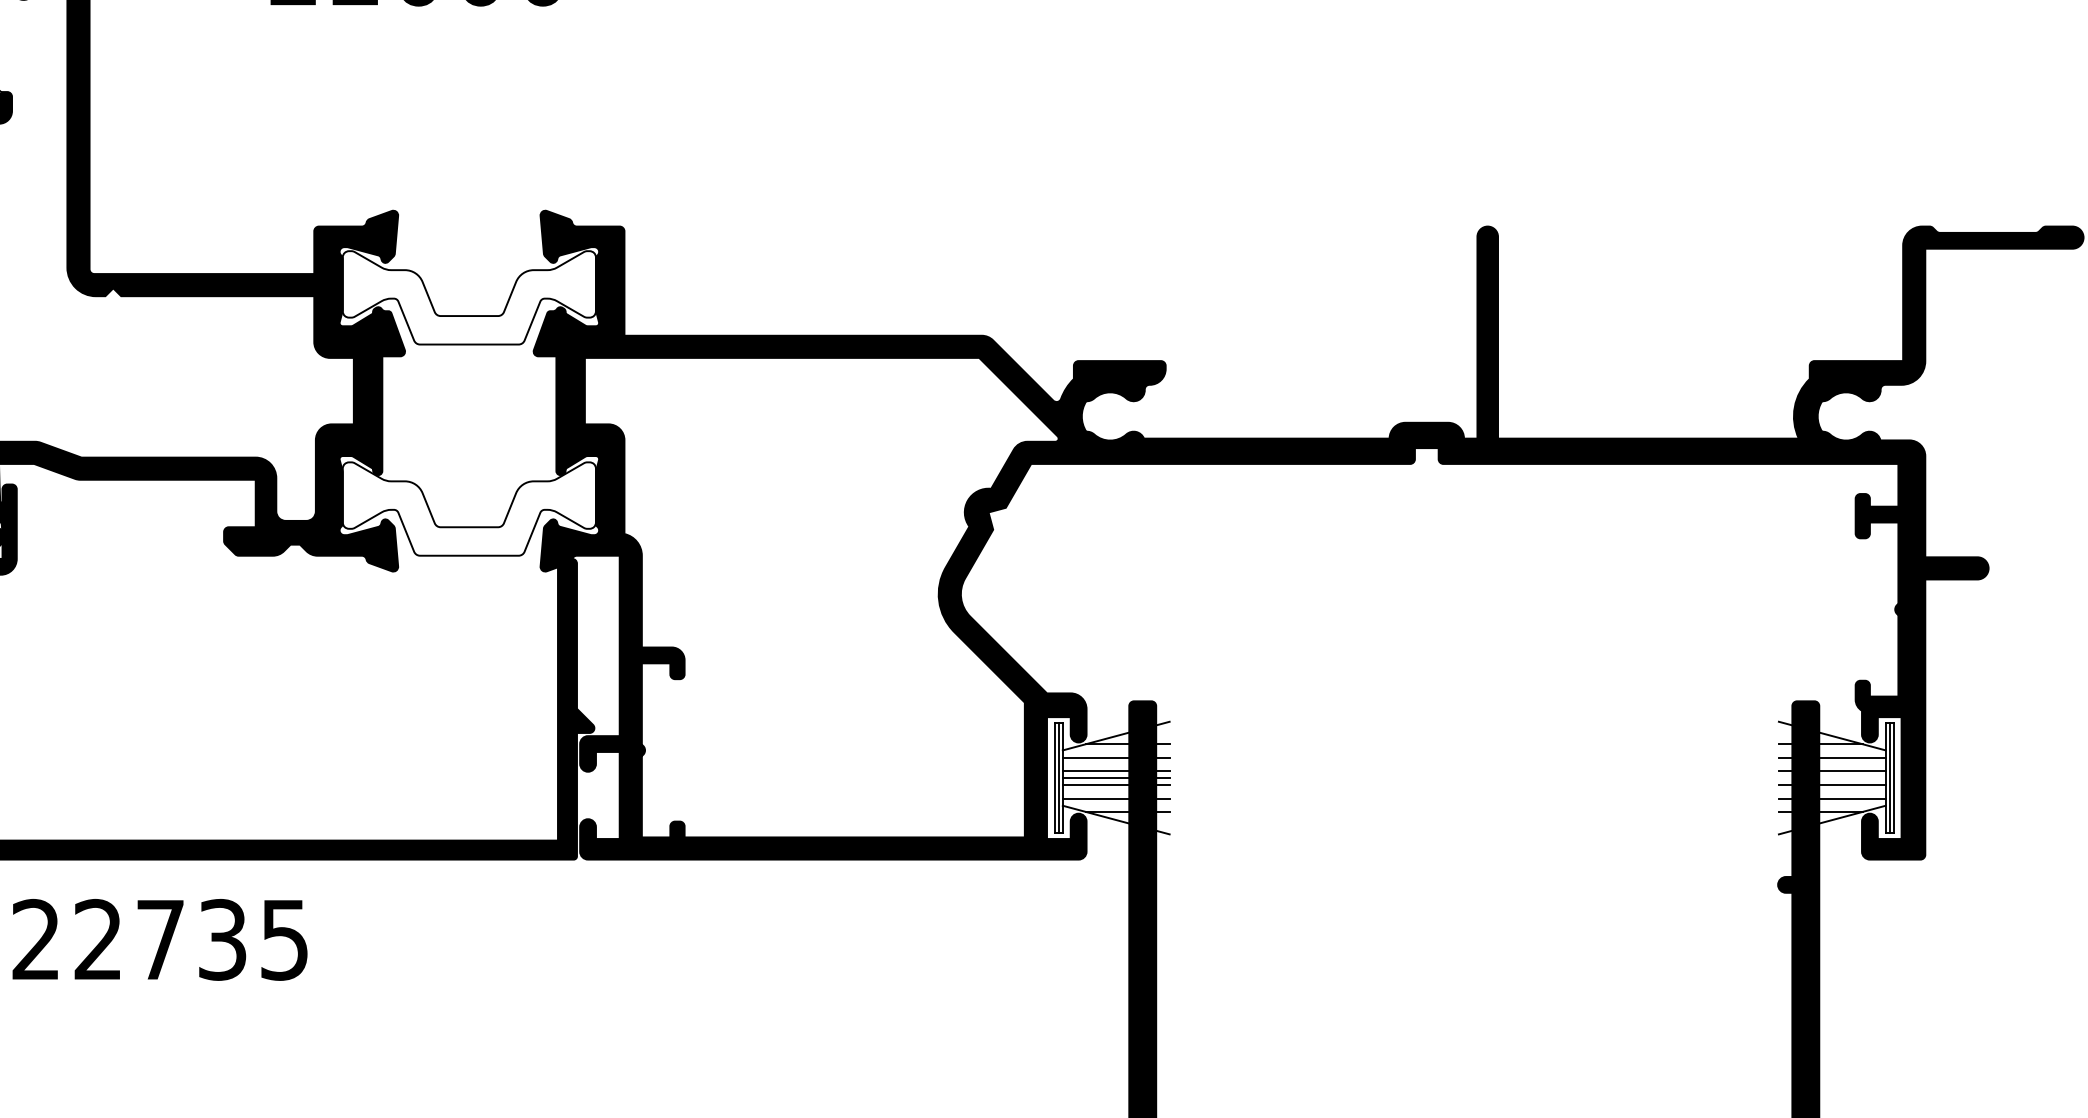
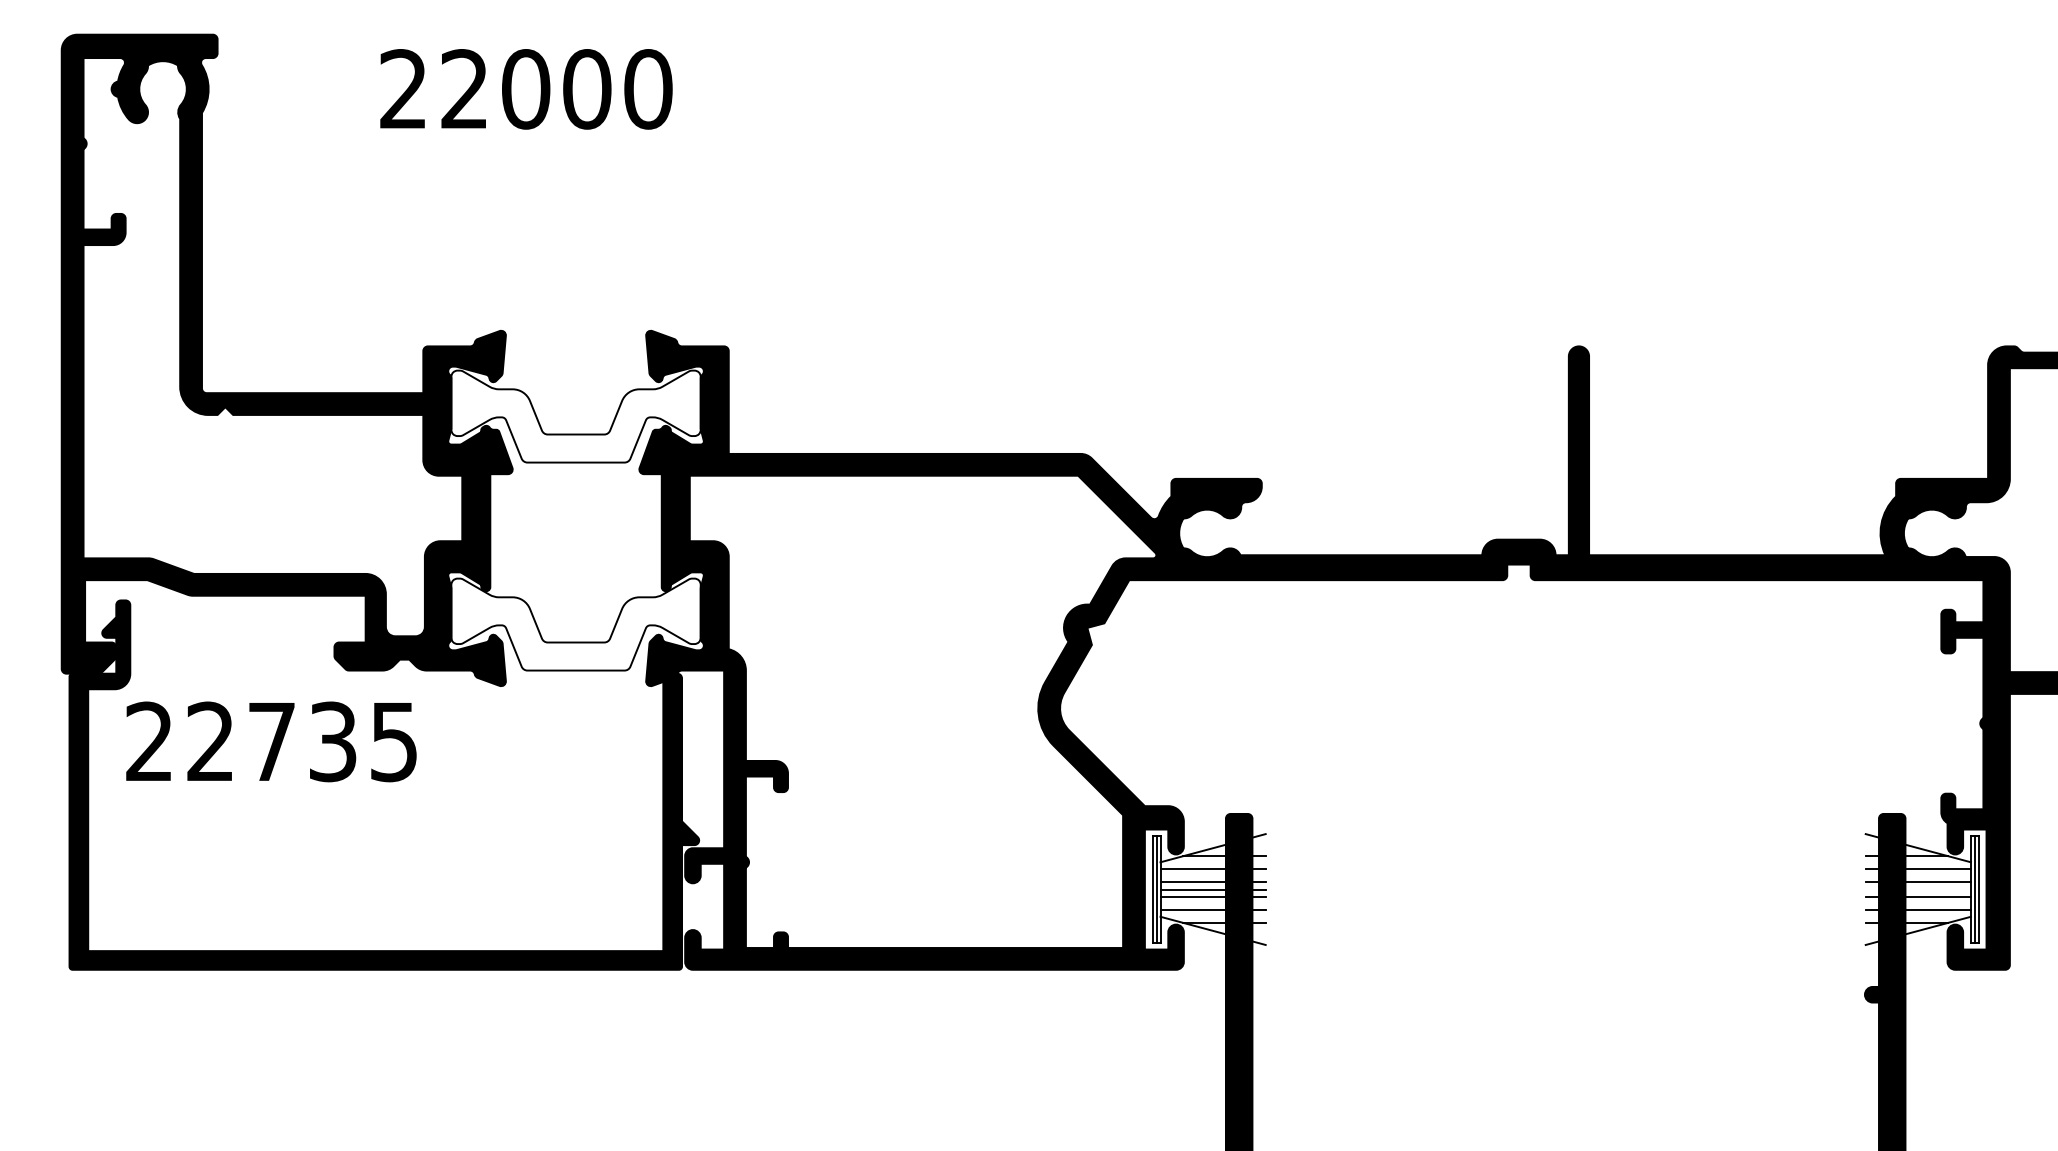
text: (160, 939) -> (271, 741), moved

